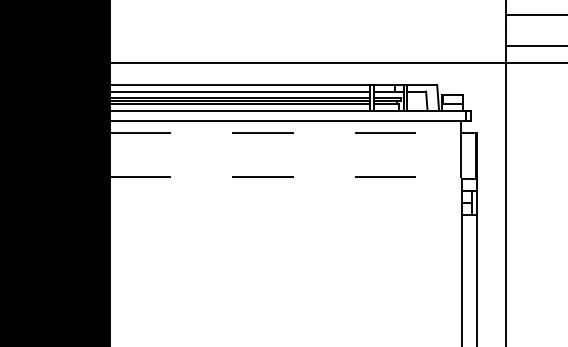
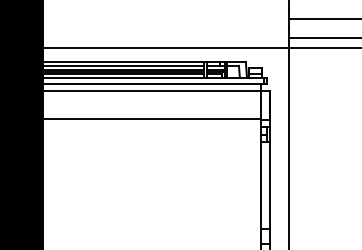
line: (284, 133) -> (151, 91), dashed -> solid
line: (284, 176) -> (151, 118), dashed -> solid

